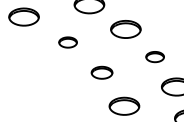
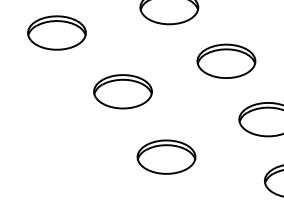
part: (67, 42) -> (55, 32), size x1.67
part: (154, 56) -> (225, 60), size x1.67
part: (101, 72) -> (121, 91), size x1.43

